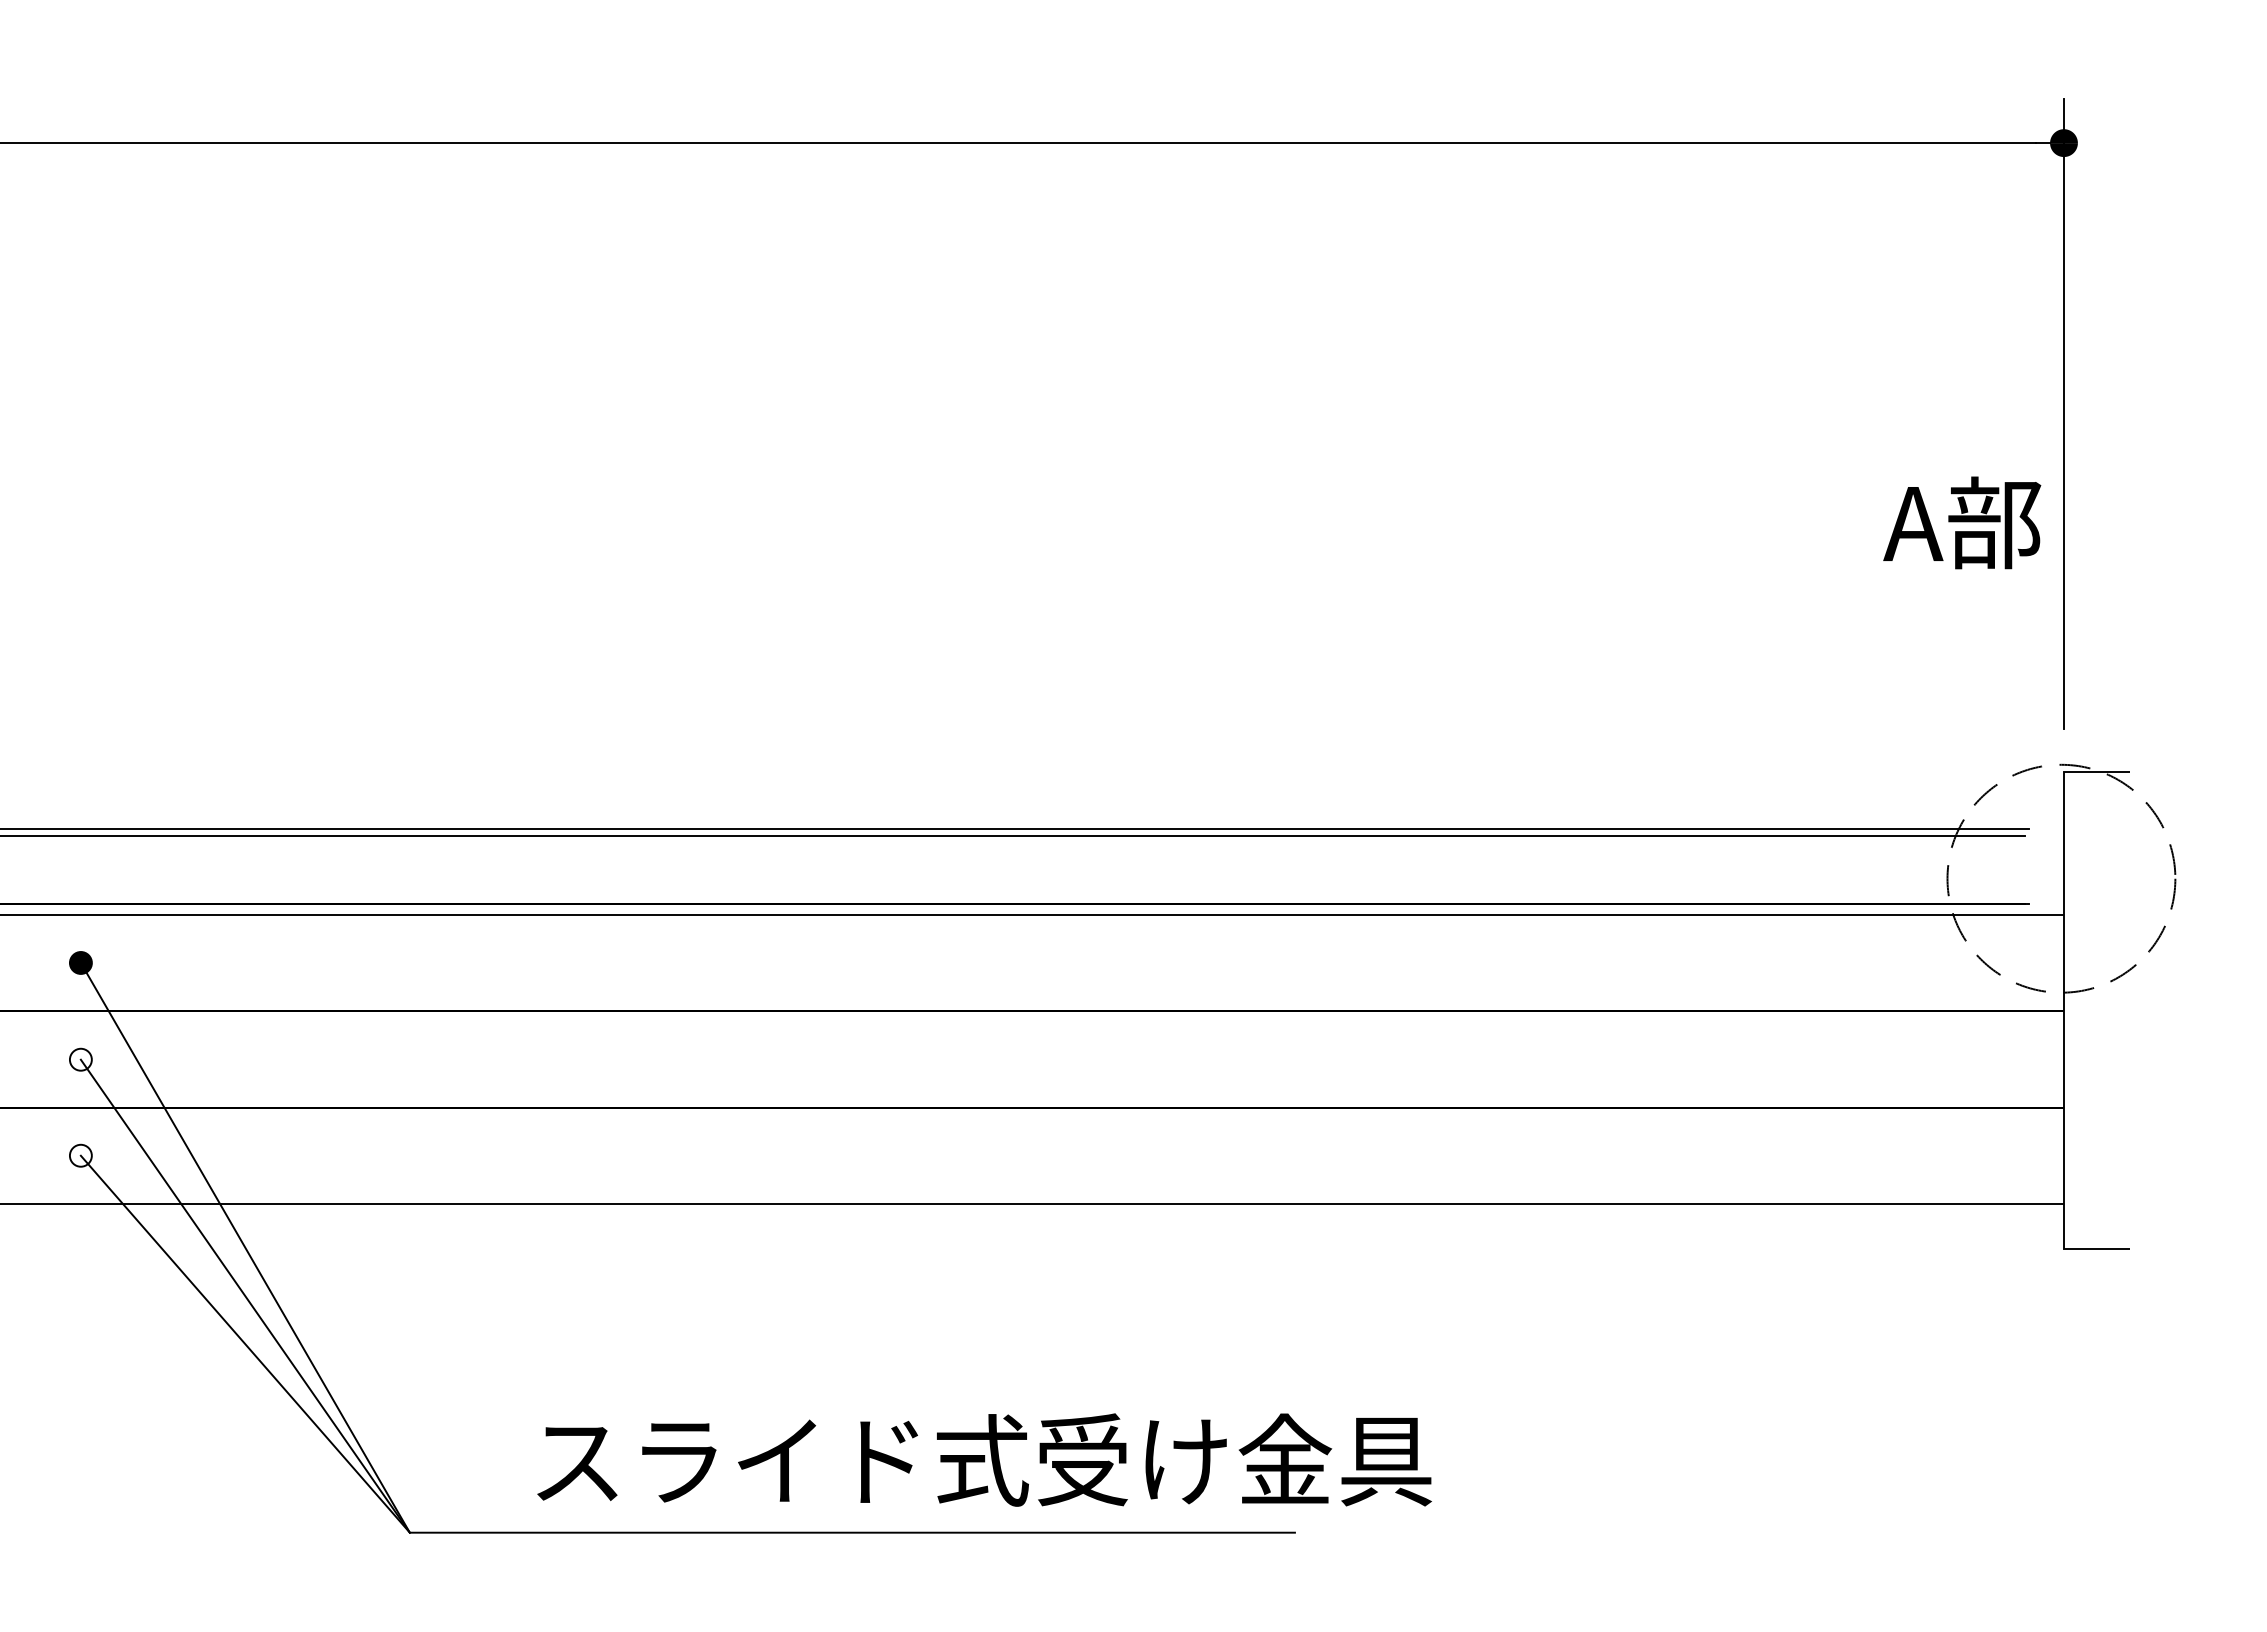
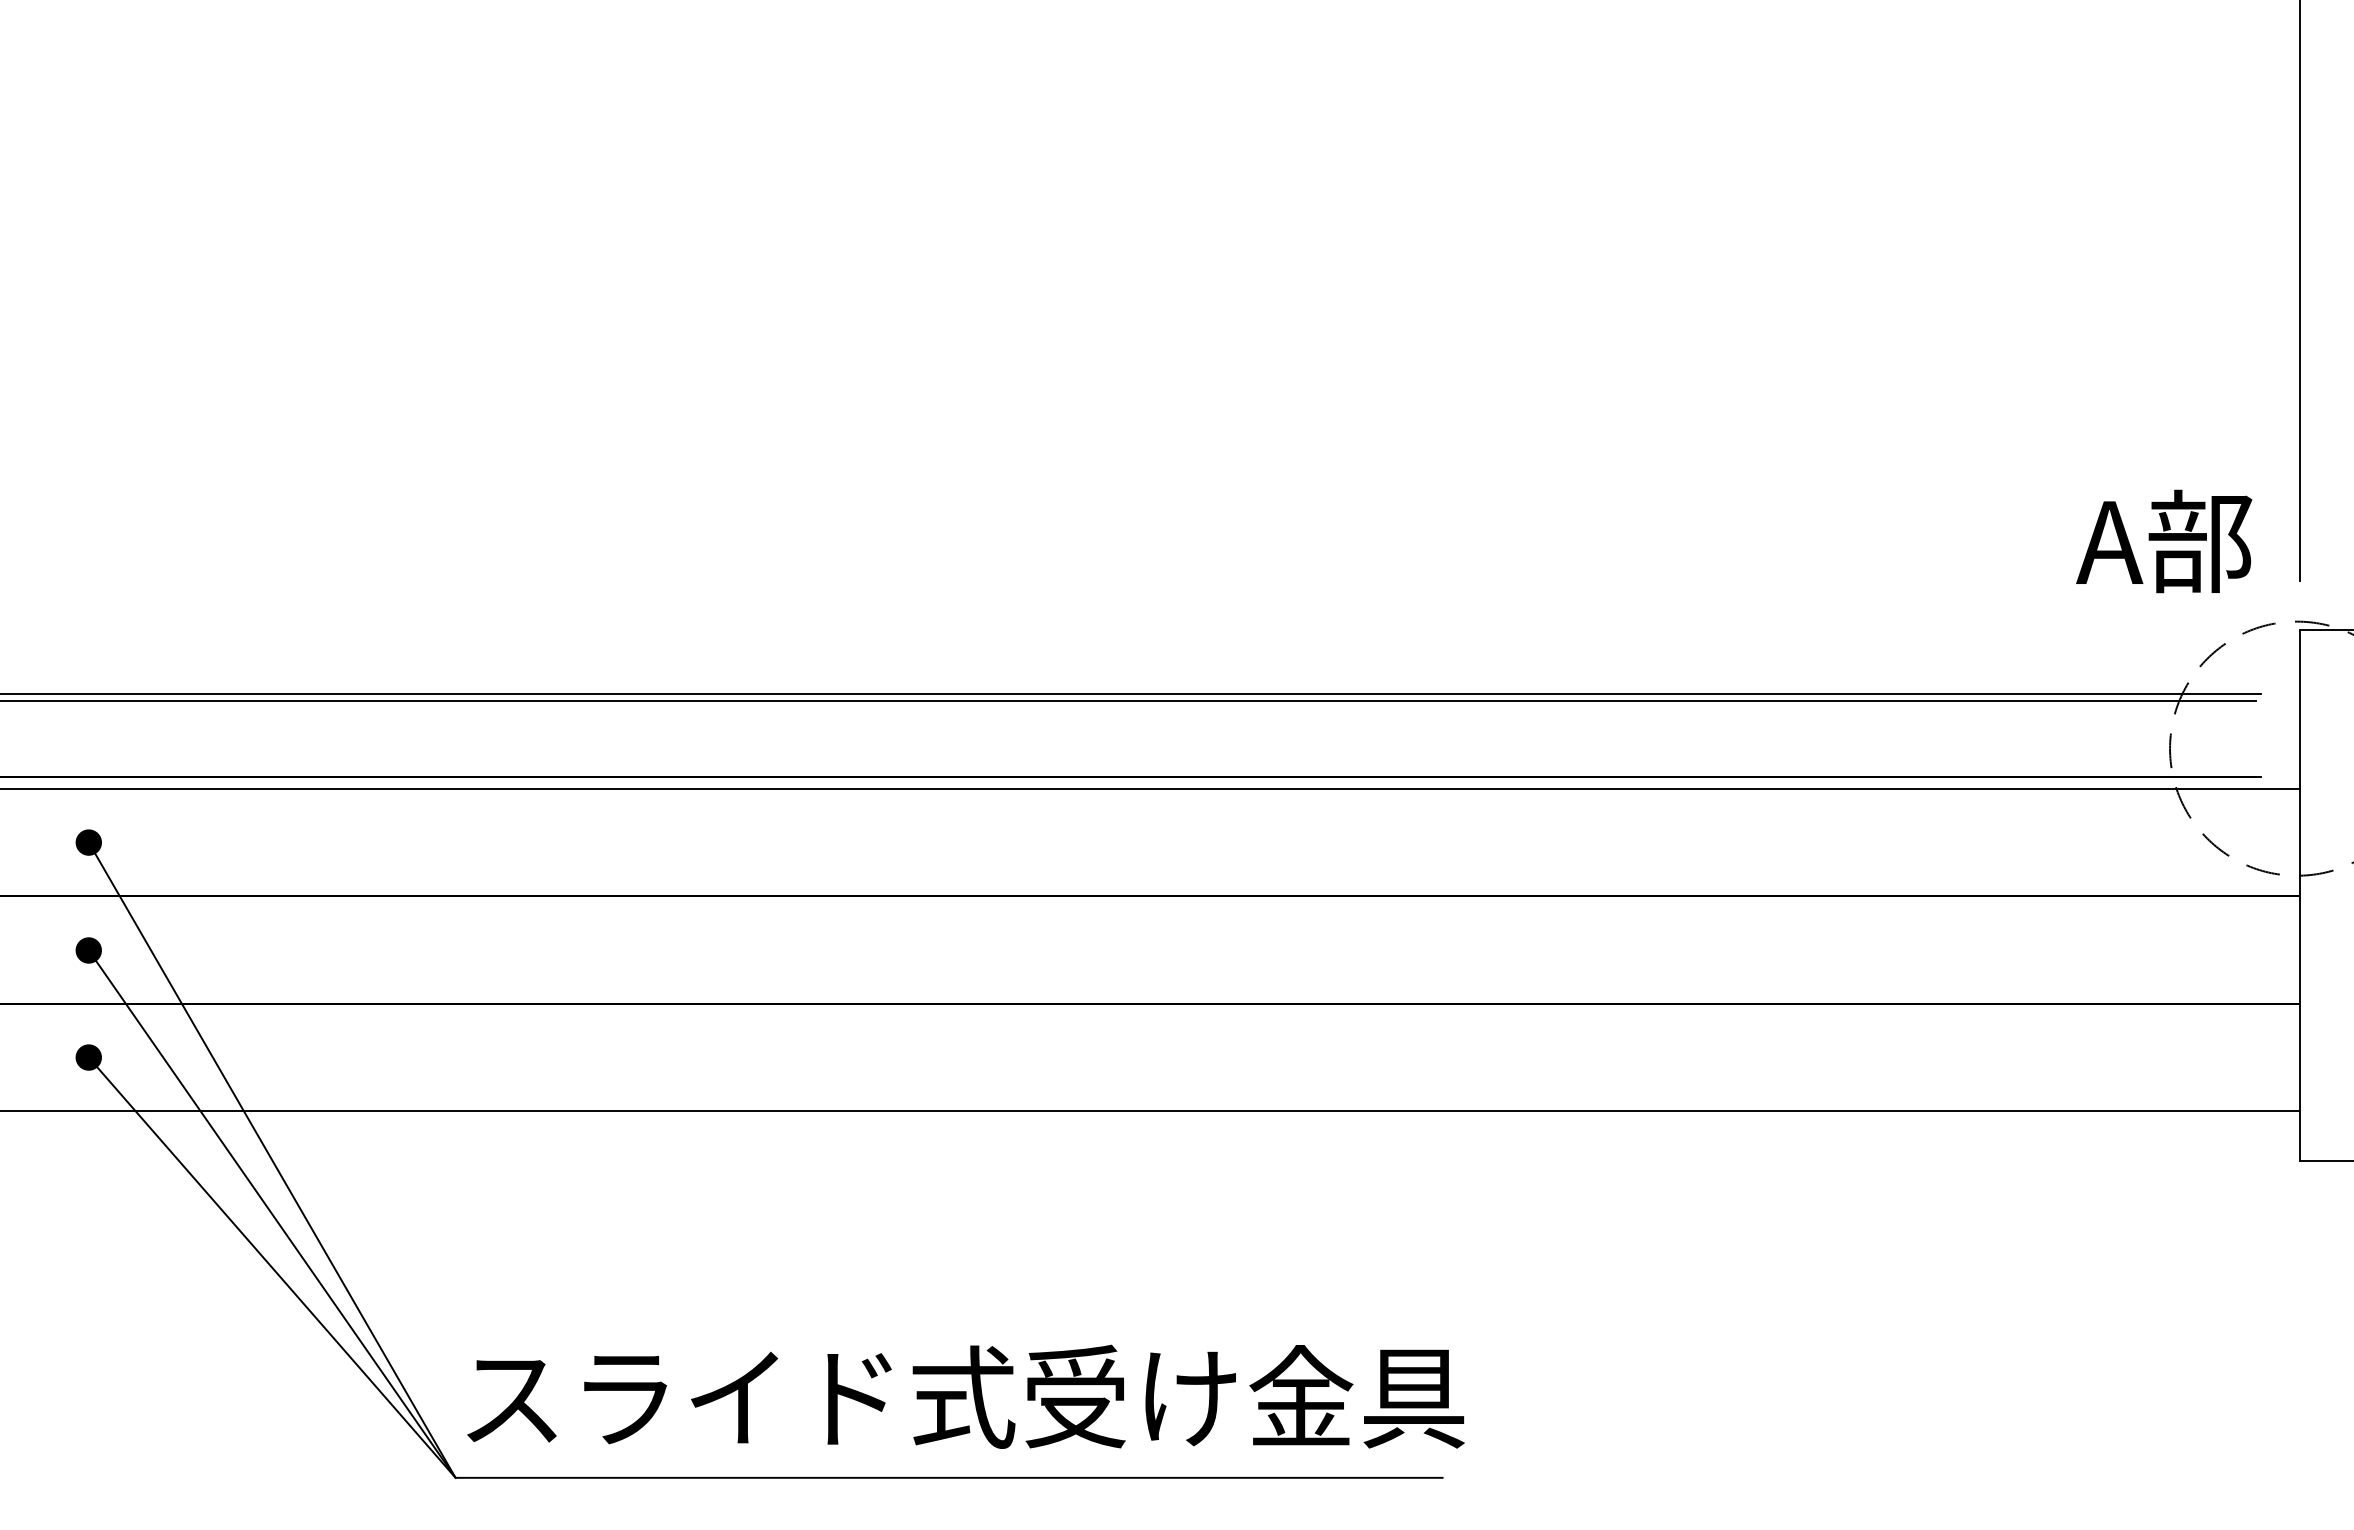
text: (1962, 522) -> (2164, 541), moved
fill: (80, 1059) -> (88, 950), added
fill: (80, 1155) -> (88, 1057), added
text: (984, 1459) -> (965, 1396), moved

